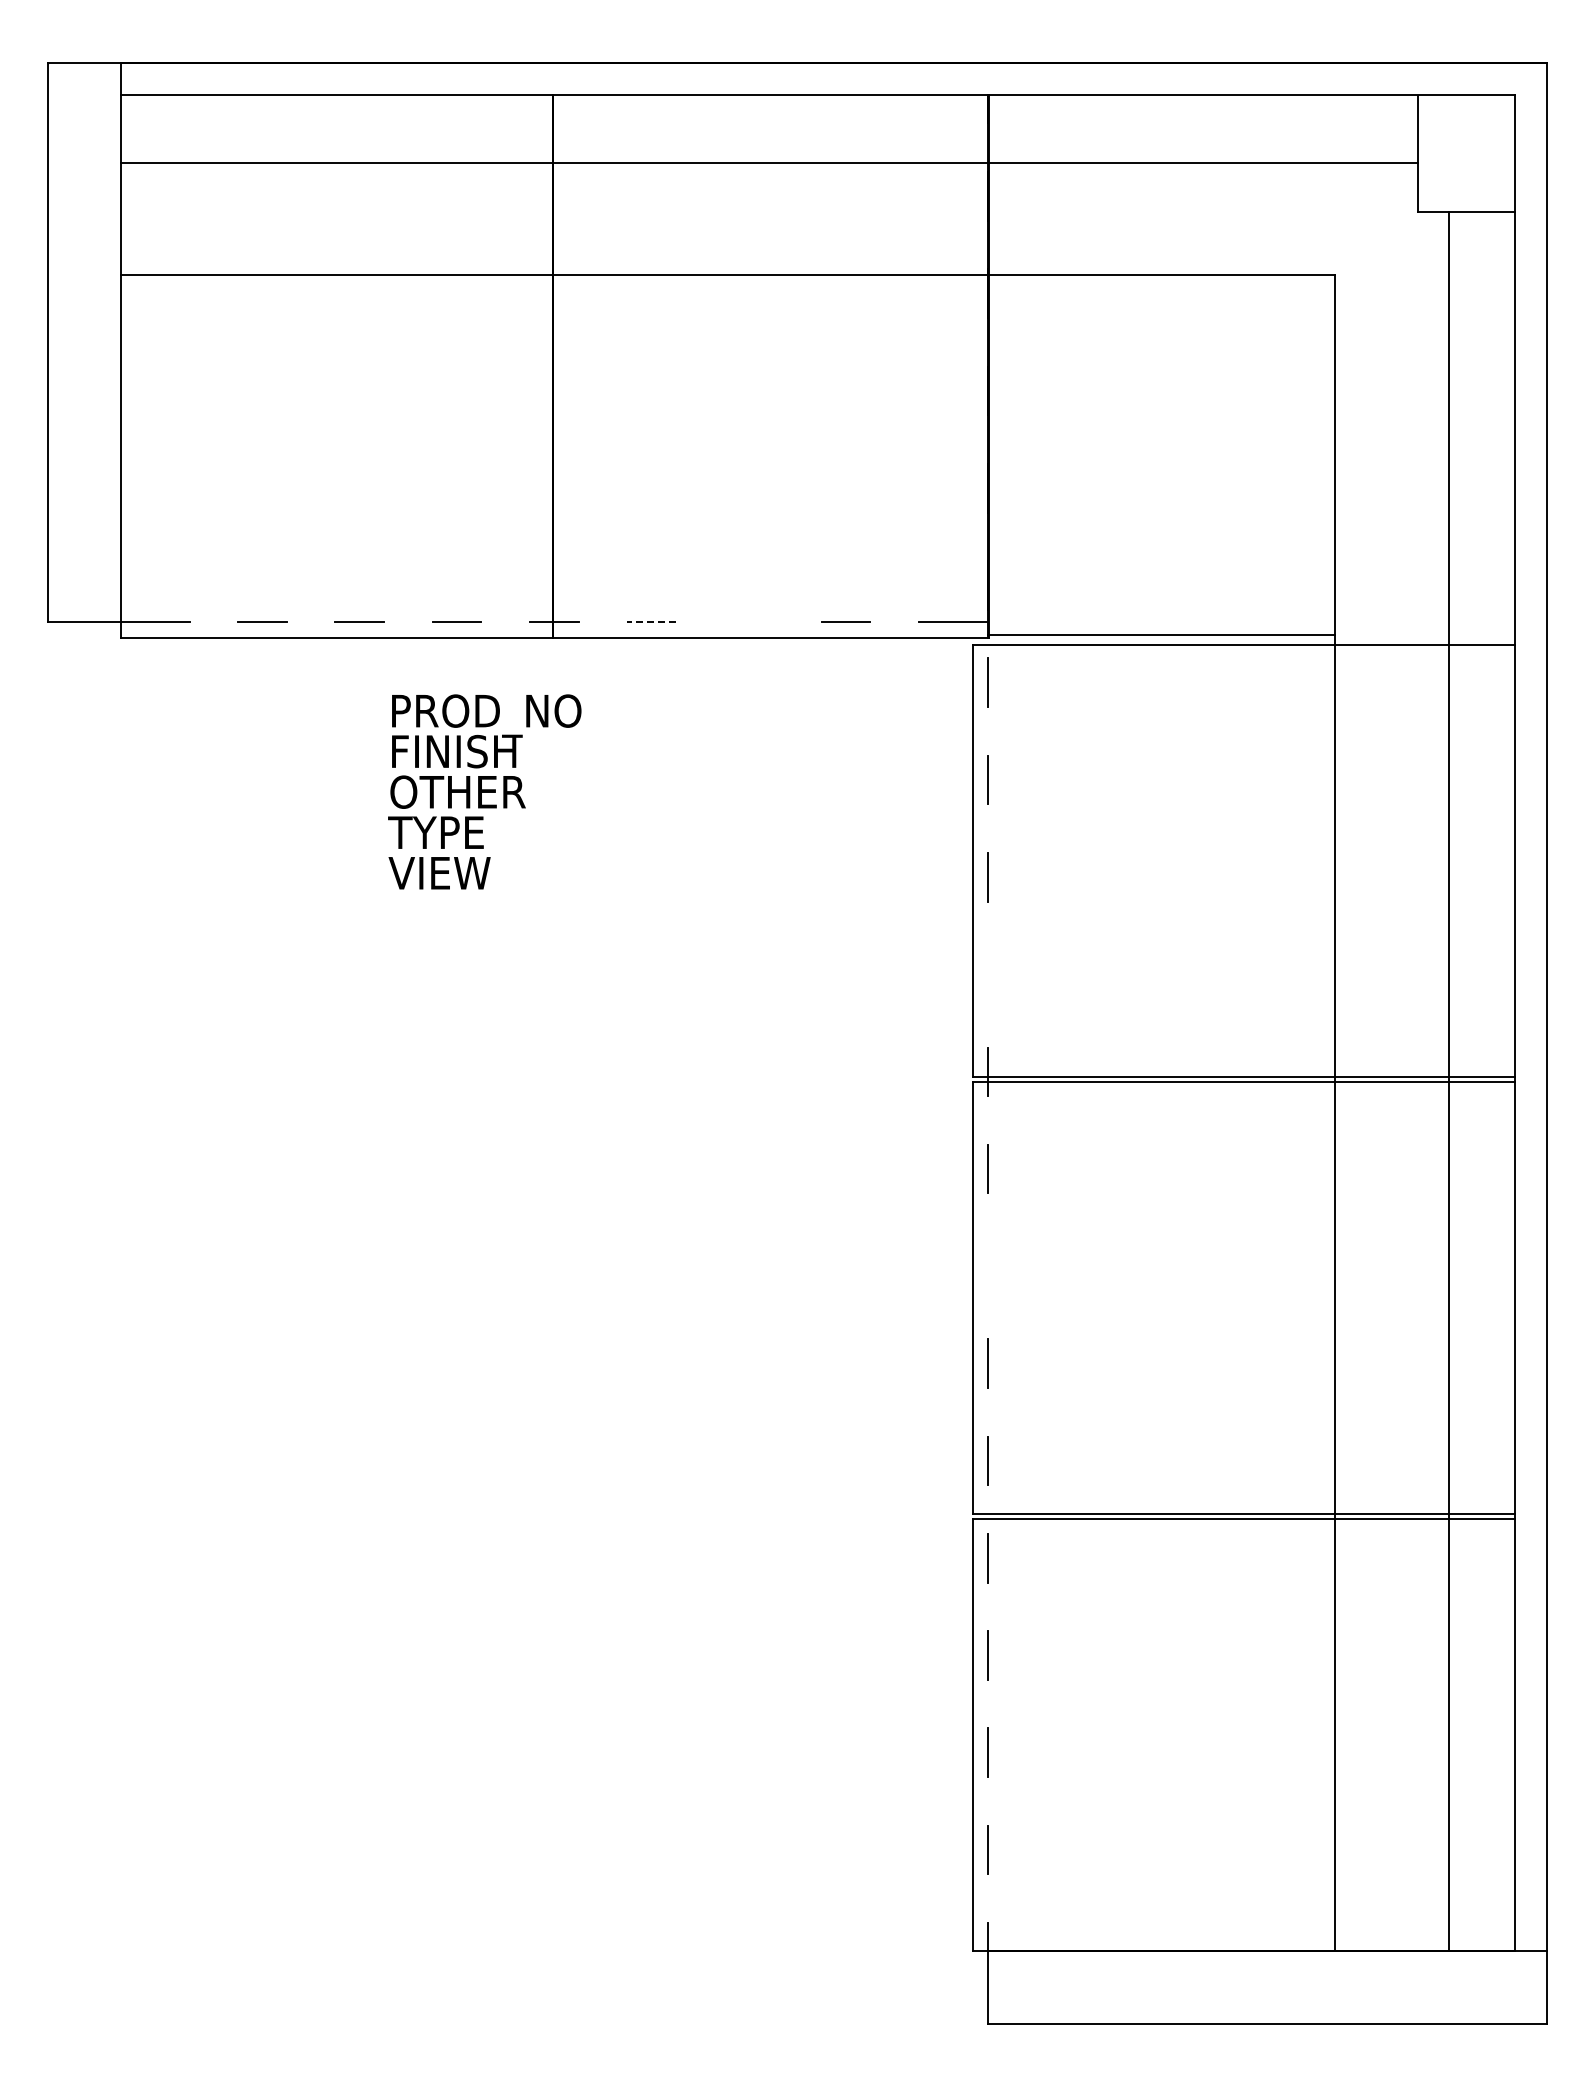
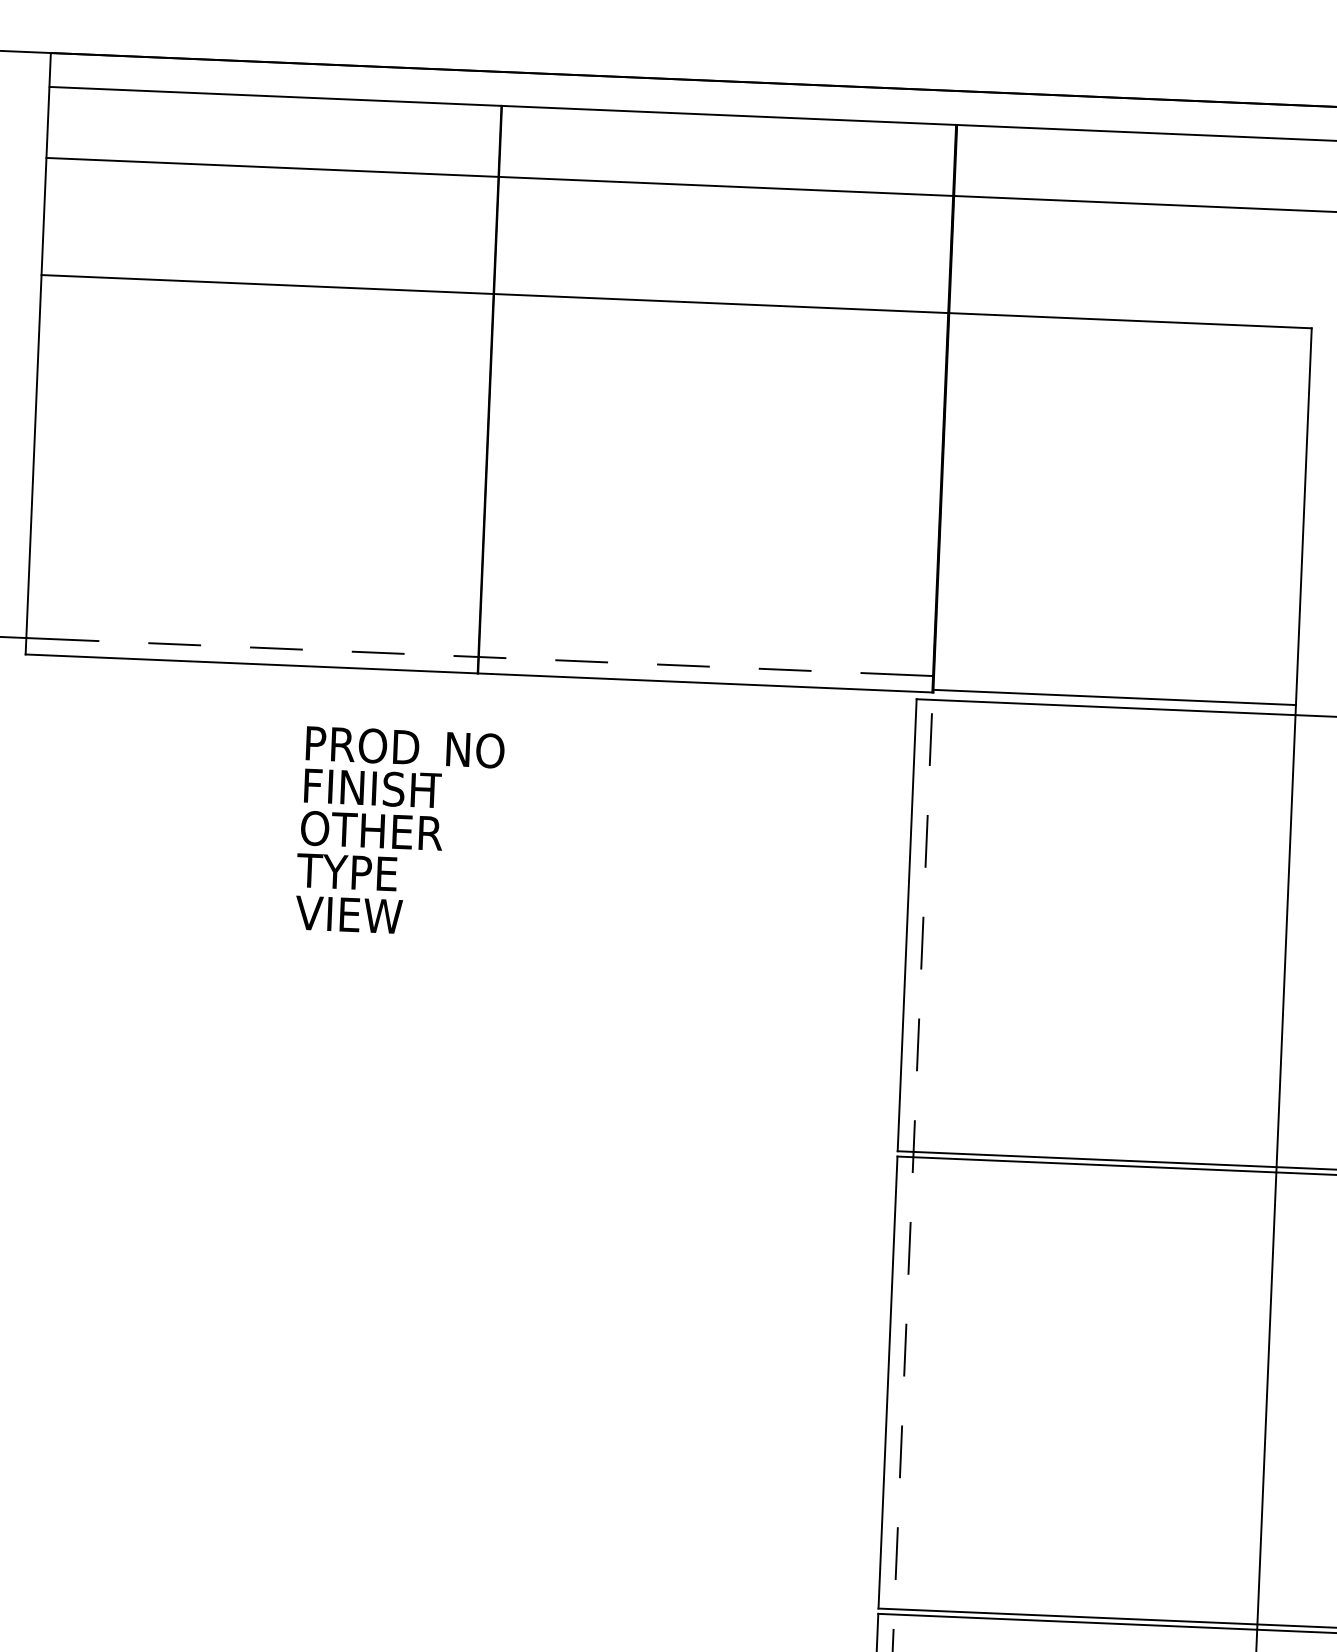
line: (651, 621) -> (581, 660), dashed -> solid
line: (748, 621) -> (683, 665), added
line: (988, 974) -> (918, 1044), added
line: (988, 1266) -> (905, 1350), added

